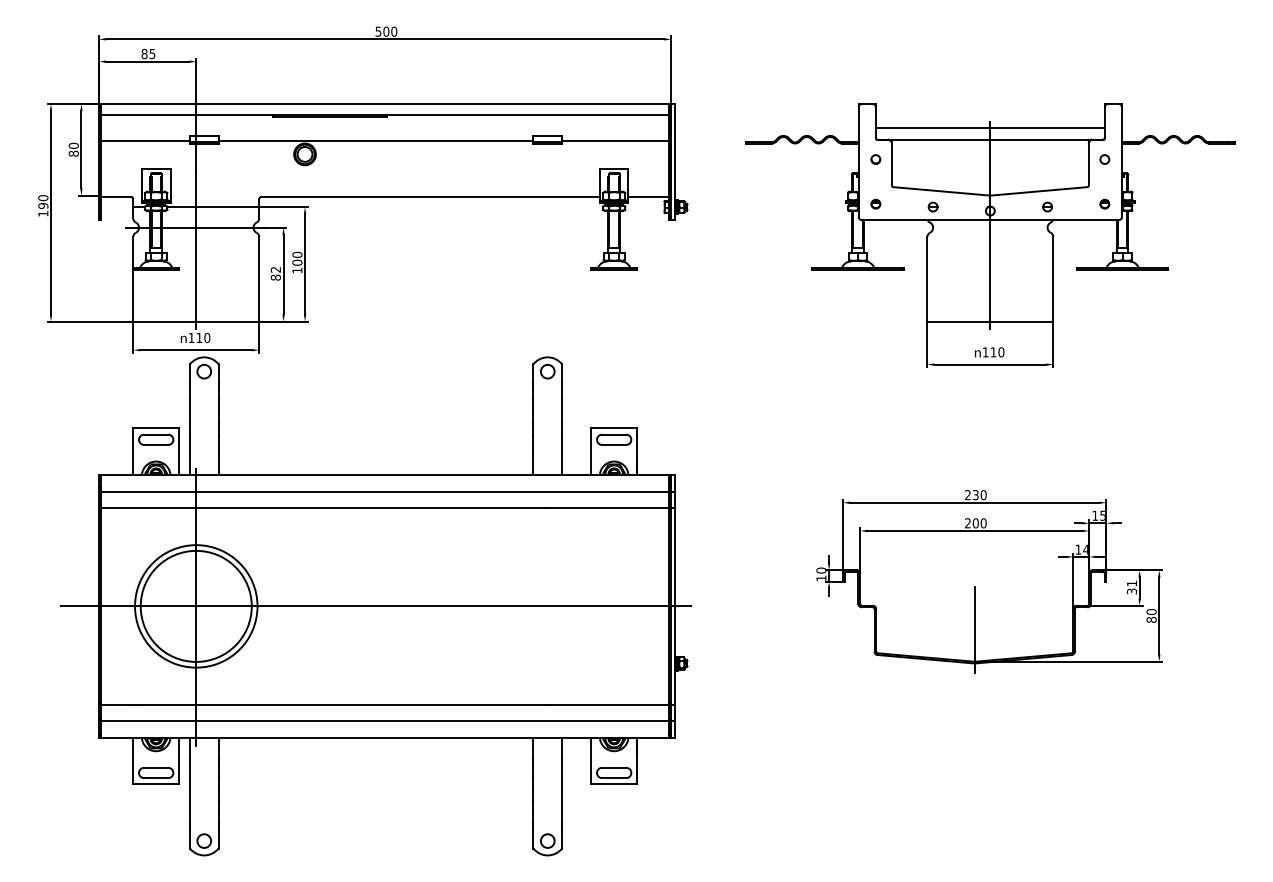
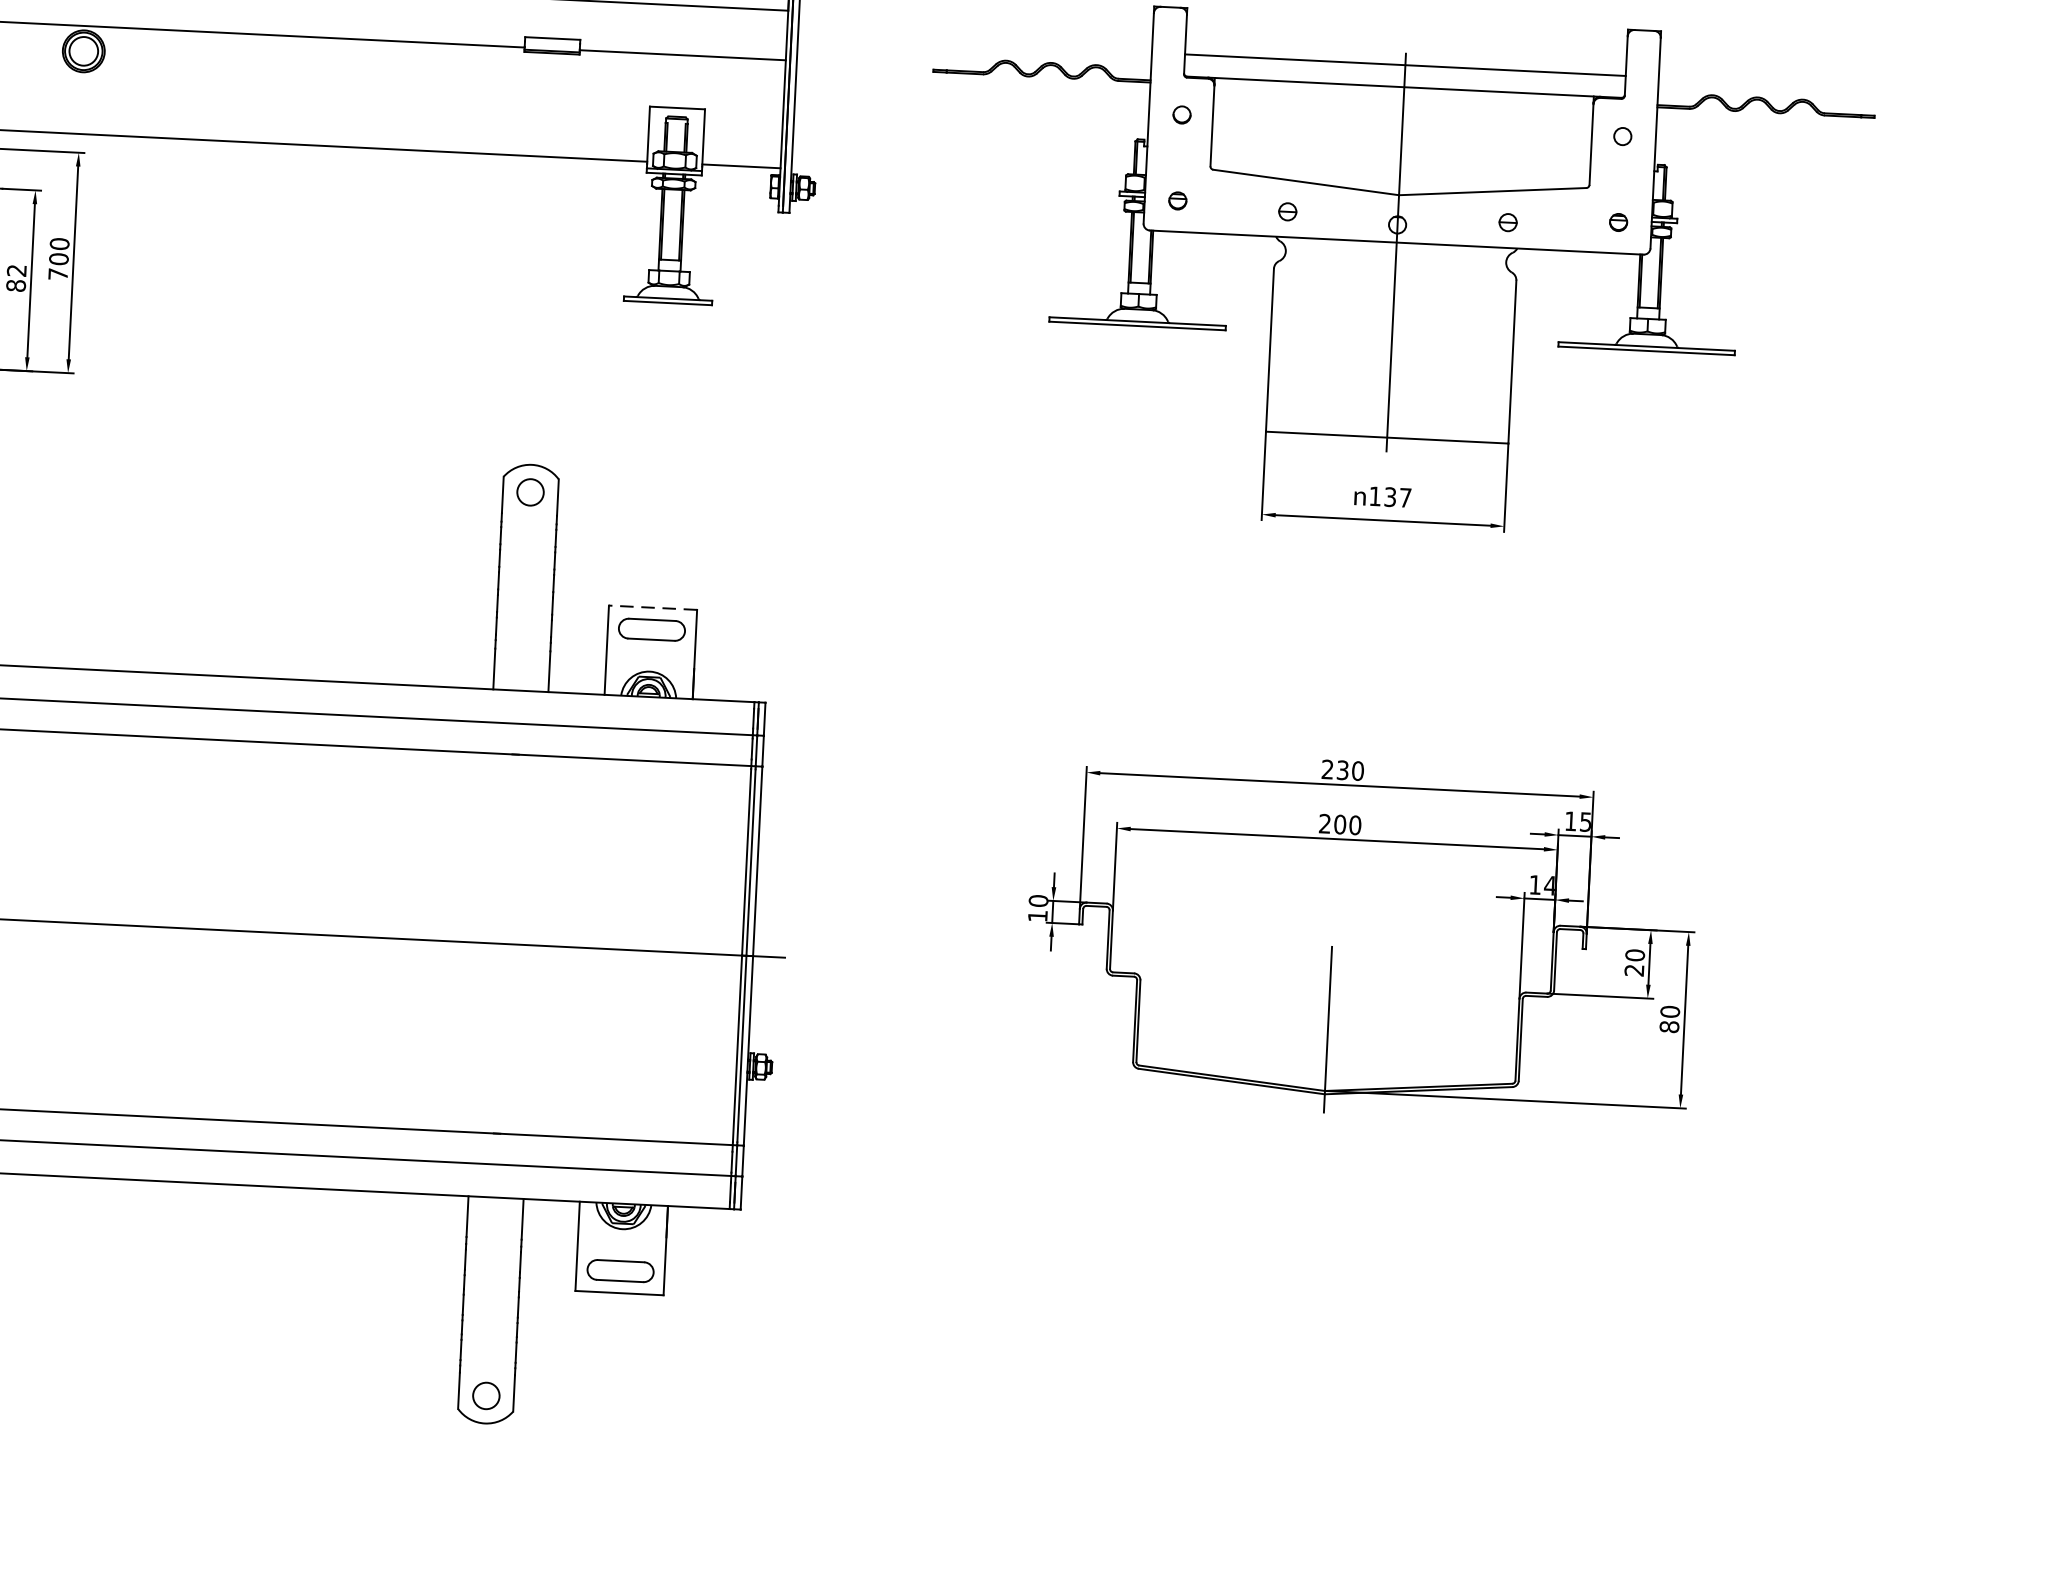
text: (297, 270) -> (58, 274), 100 -> 700
text: (997, 352) -> (1398, 497), 110 -> 137
line: (614, 428) -> (653, 608), solid -> dashed
text: (1131, 587) -> (1633, 962), 31 -> 20

